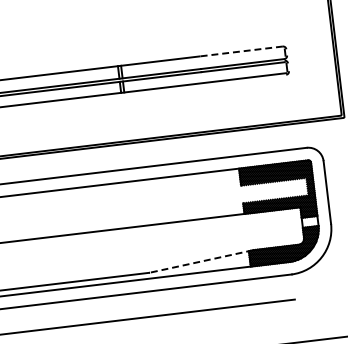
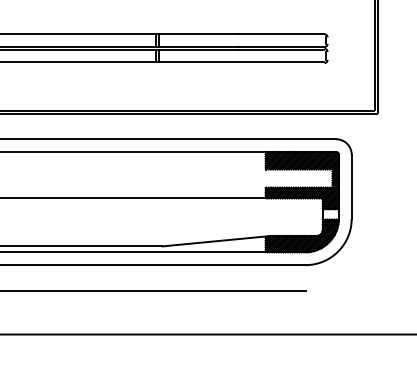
line: (240, 51) -> (281, 34), dashed -> solid
line: (201, 261) -> (216, 241), dashed -> solid

